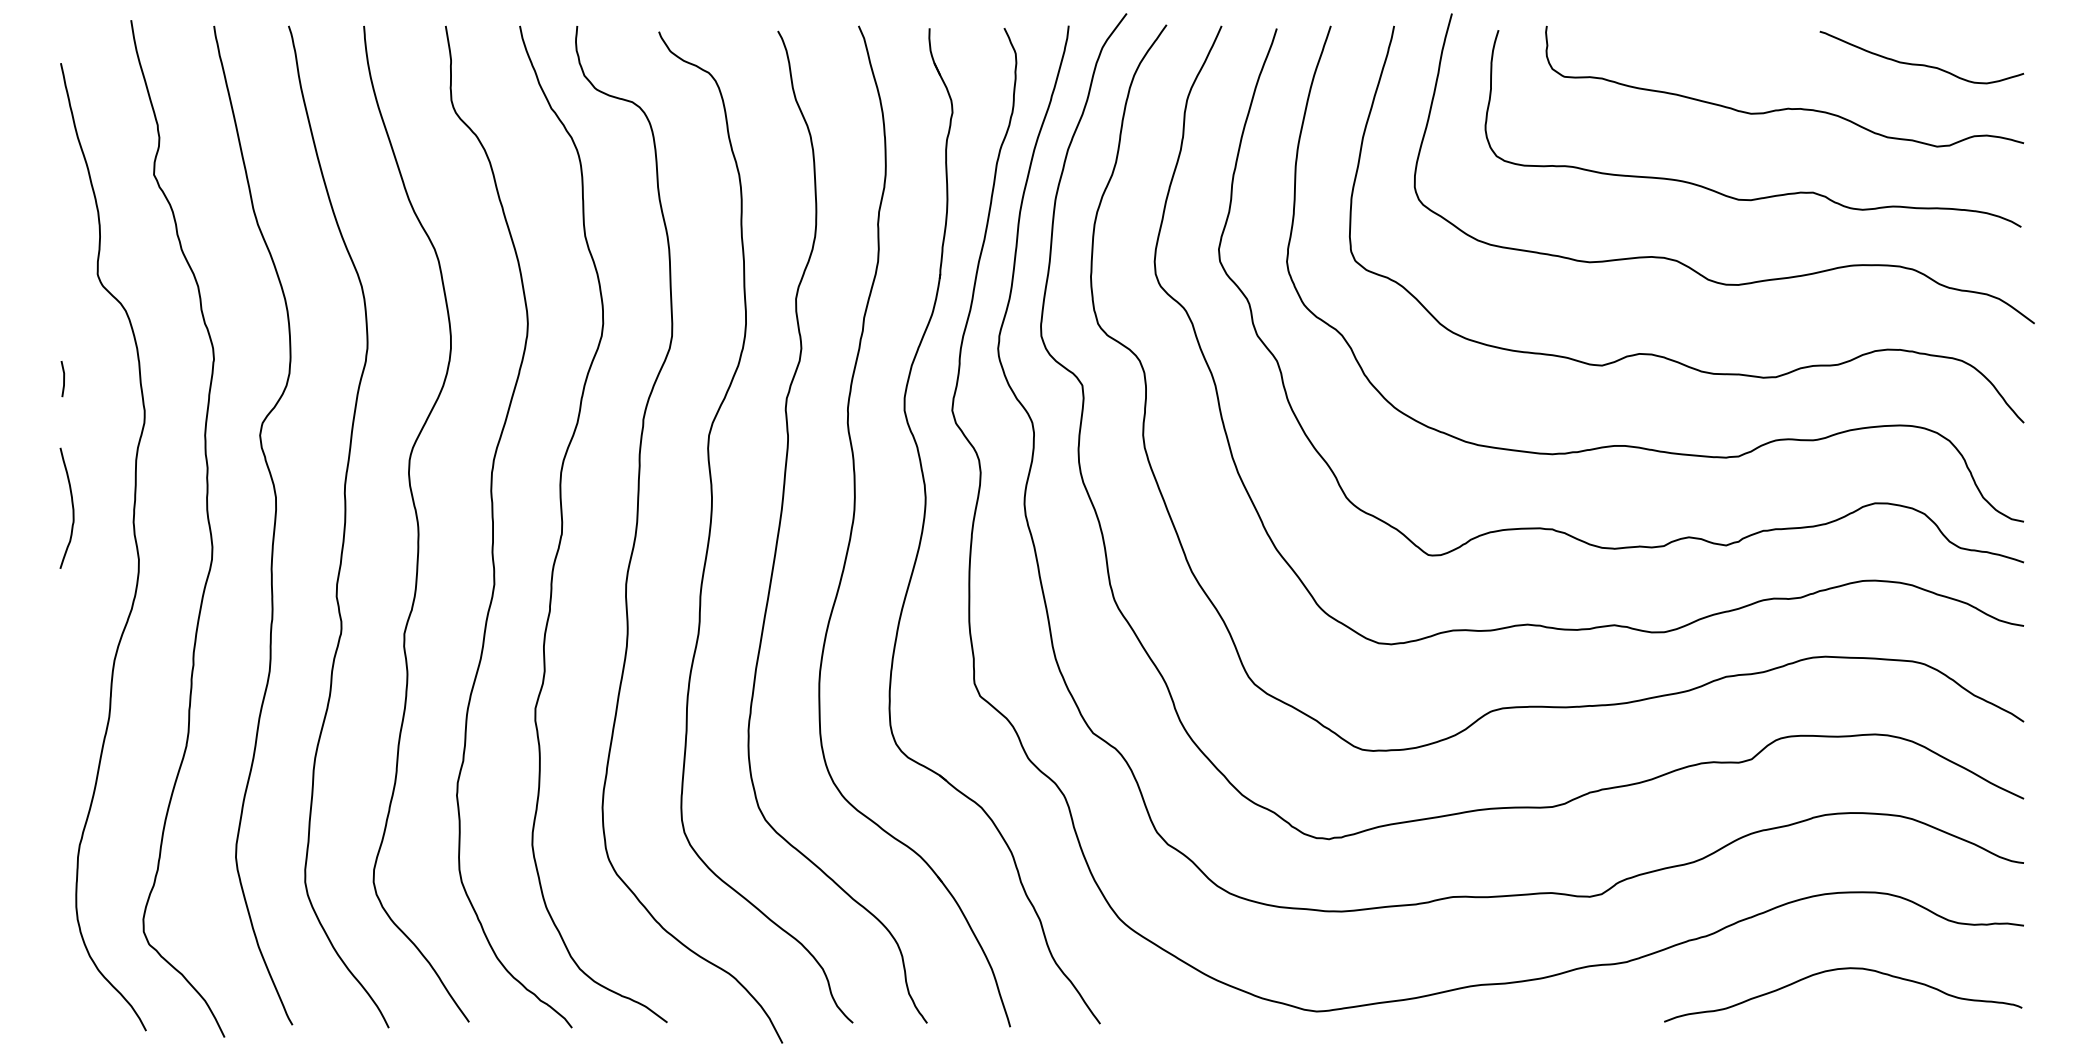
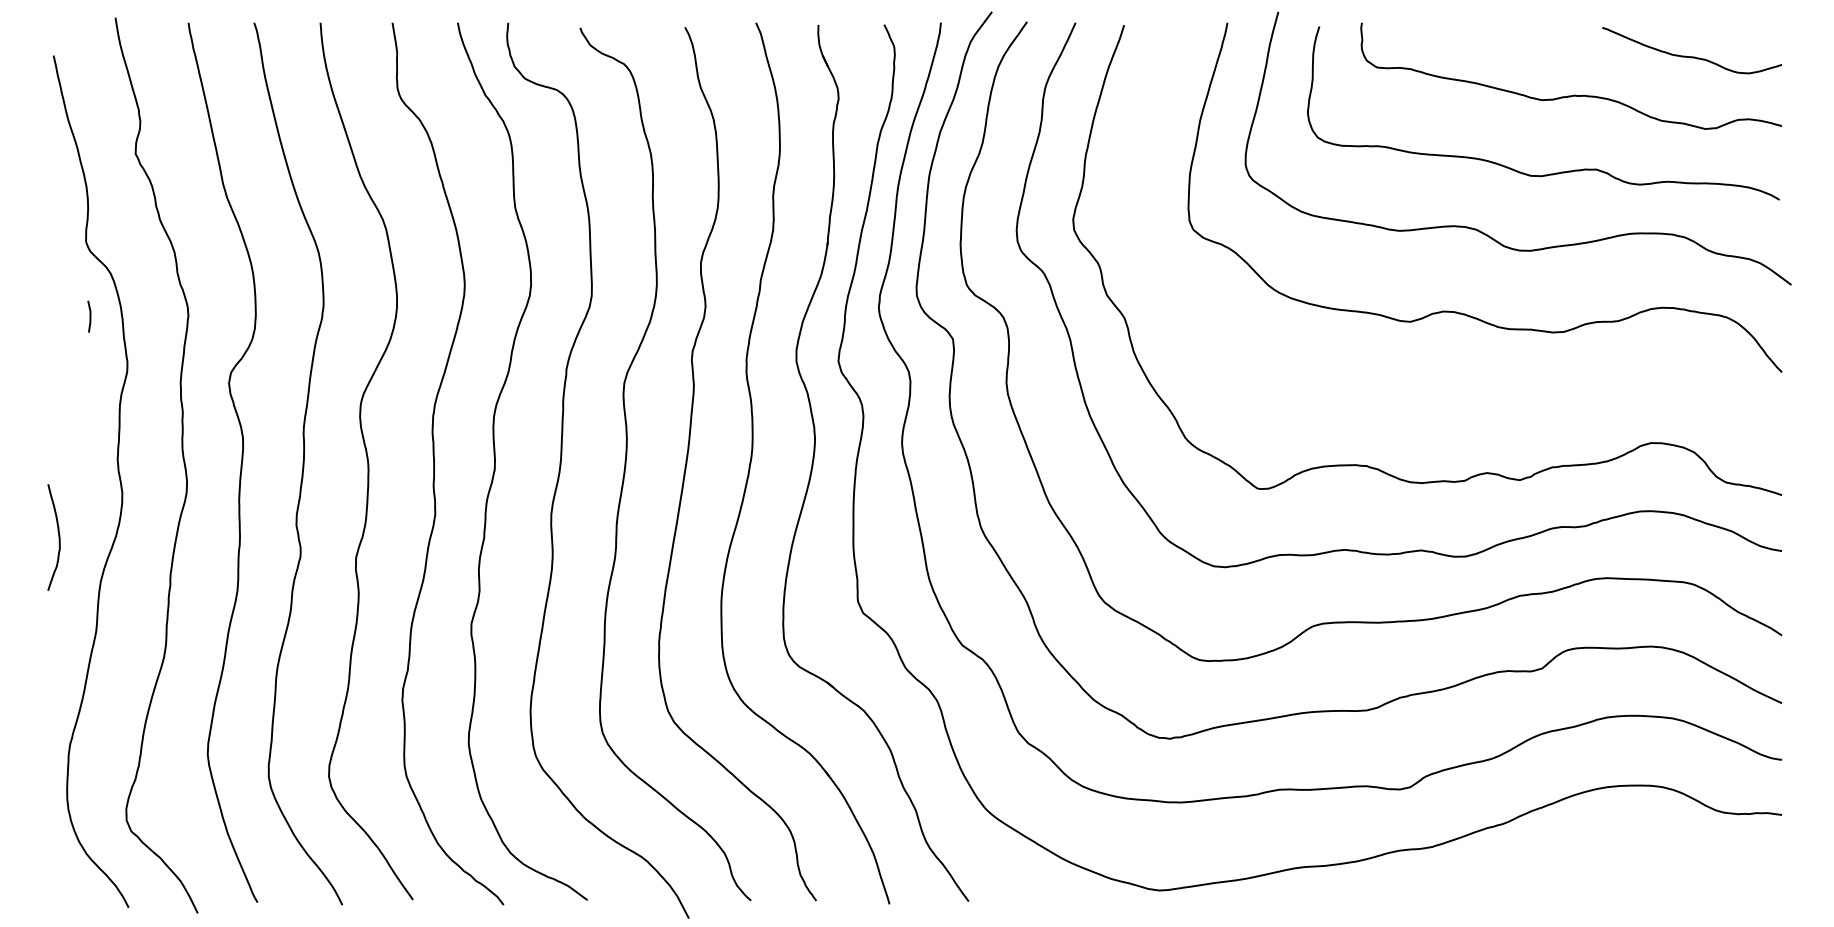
line: (63, 378) -> (89, 316), moved
curve: (1636, 445) -> (1440, 392), removed
curve: (72, 508) -> (58, 537), moved
curve: (1838, 970) -> (1618, 854), removed

